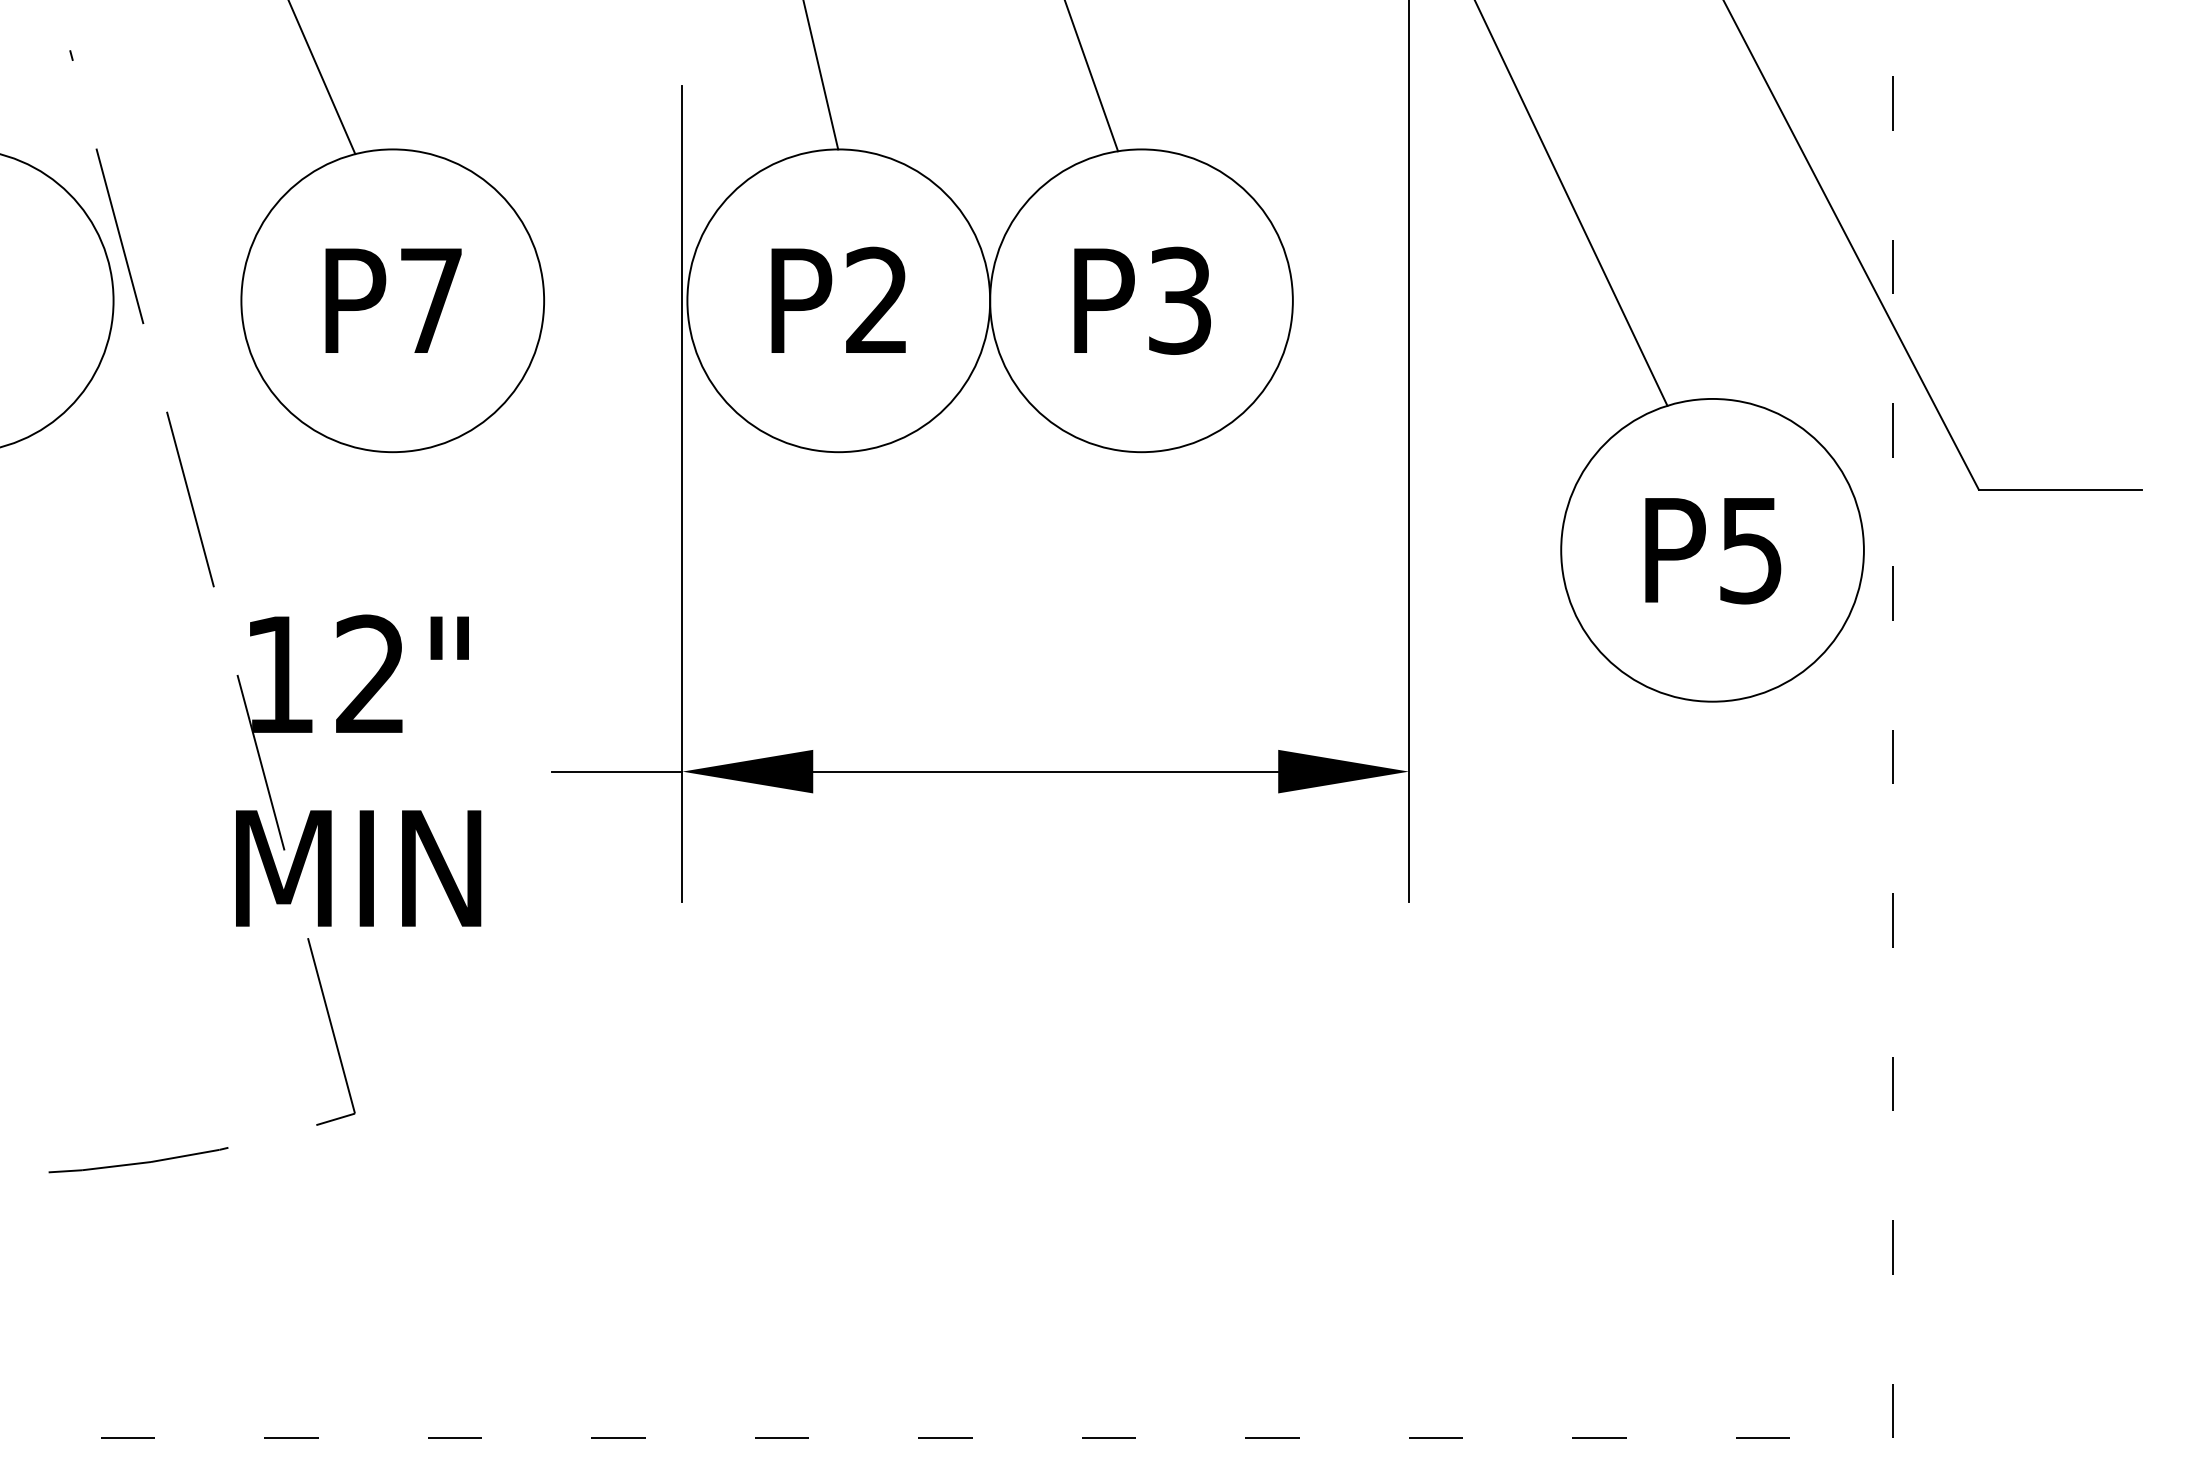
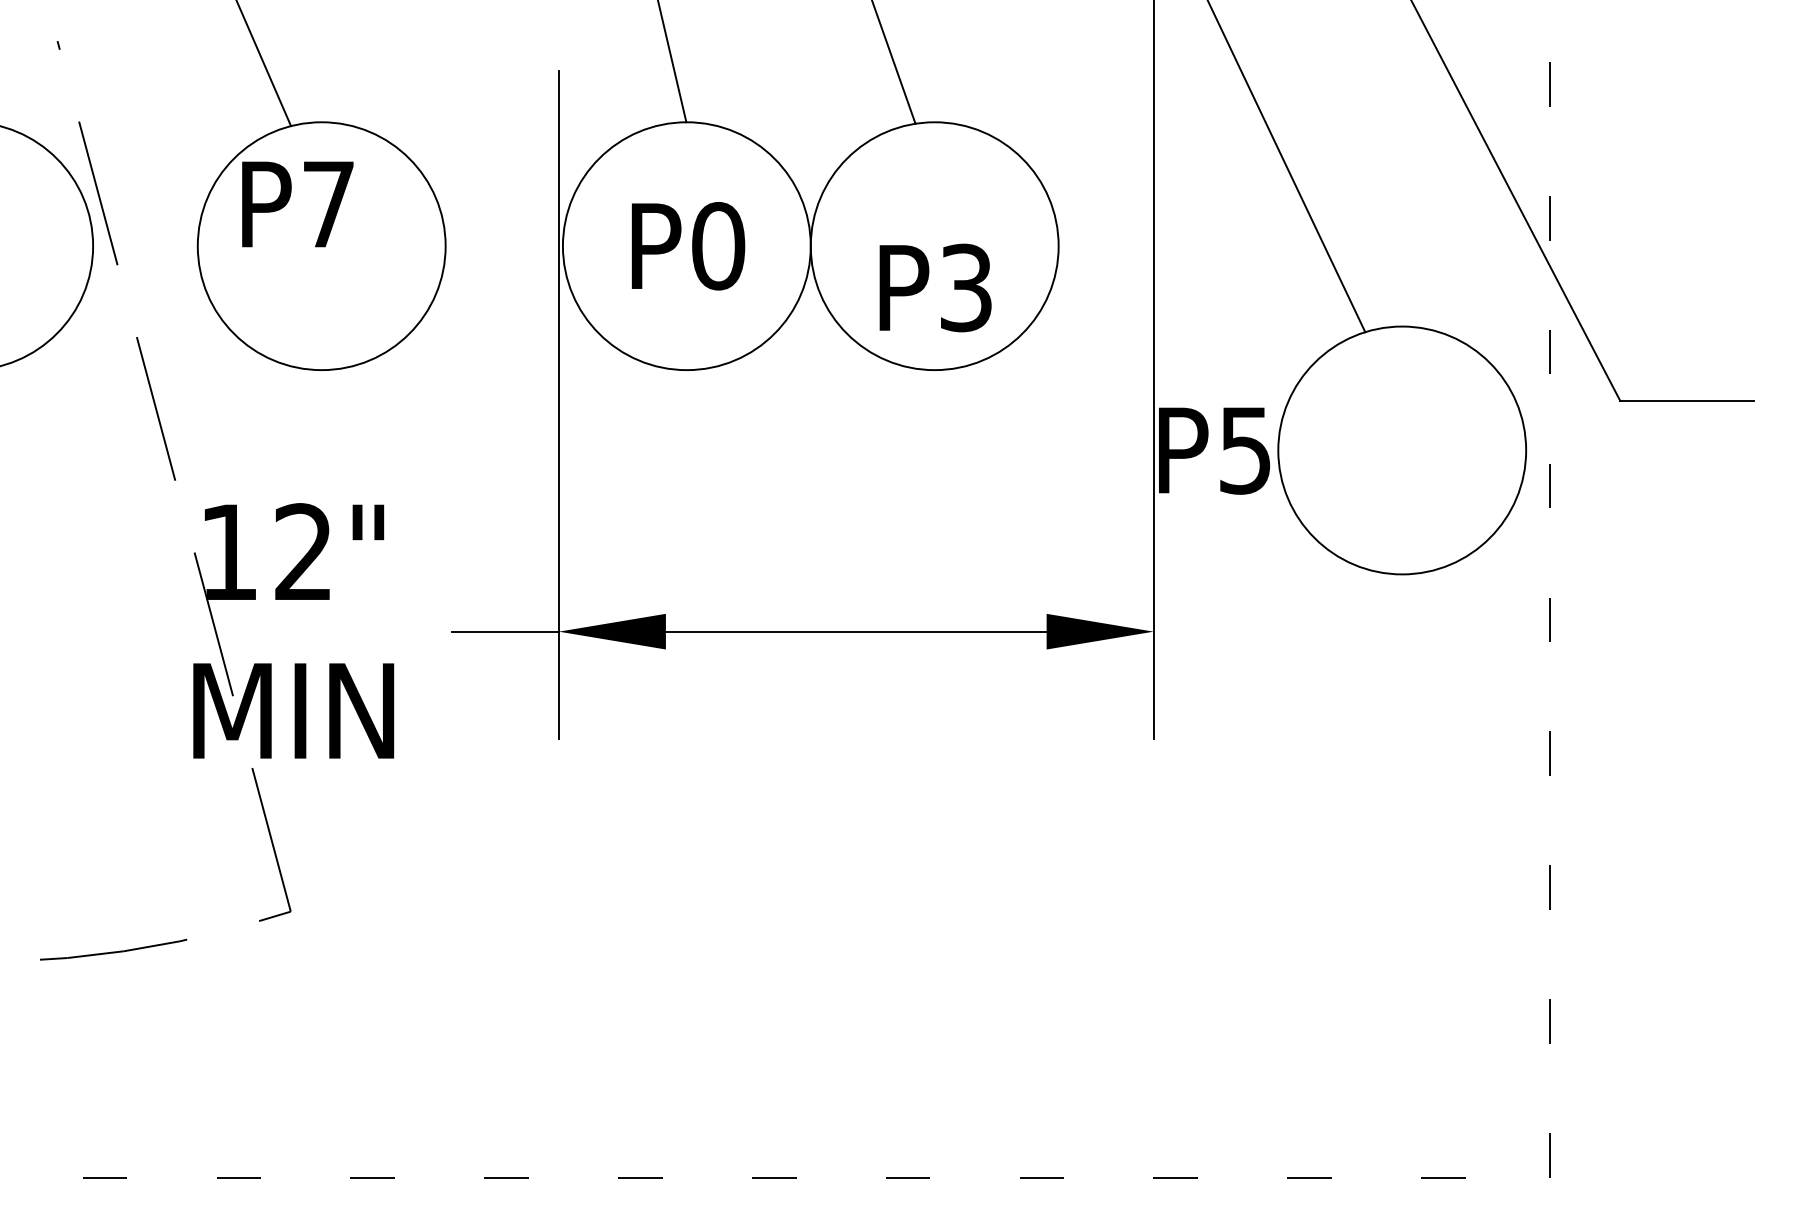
text: (393, 300) -> (297, 204), moved
text: (877, 300) -> (718, 245), P2 -> P0
text: (1142, 300) -> (935, 287), moved
text: (1713, 551) -> (1214, 451), moved

